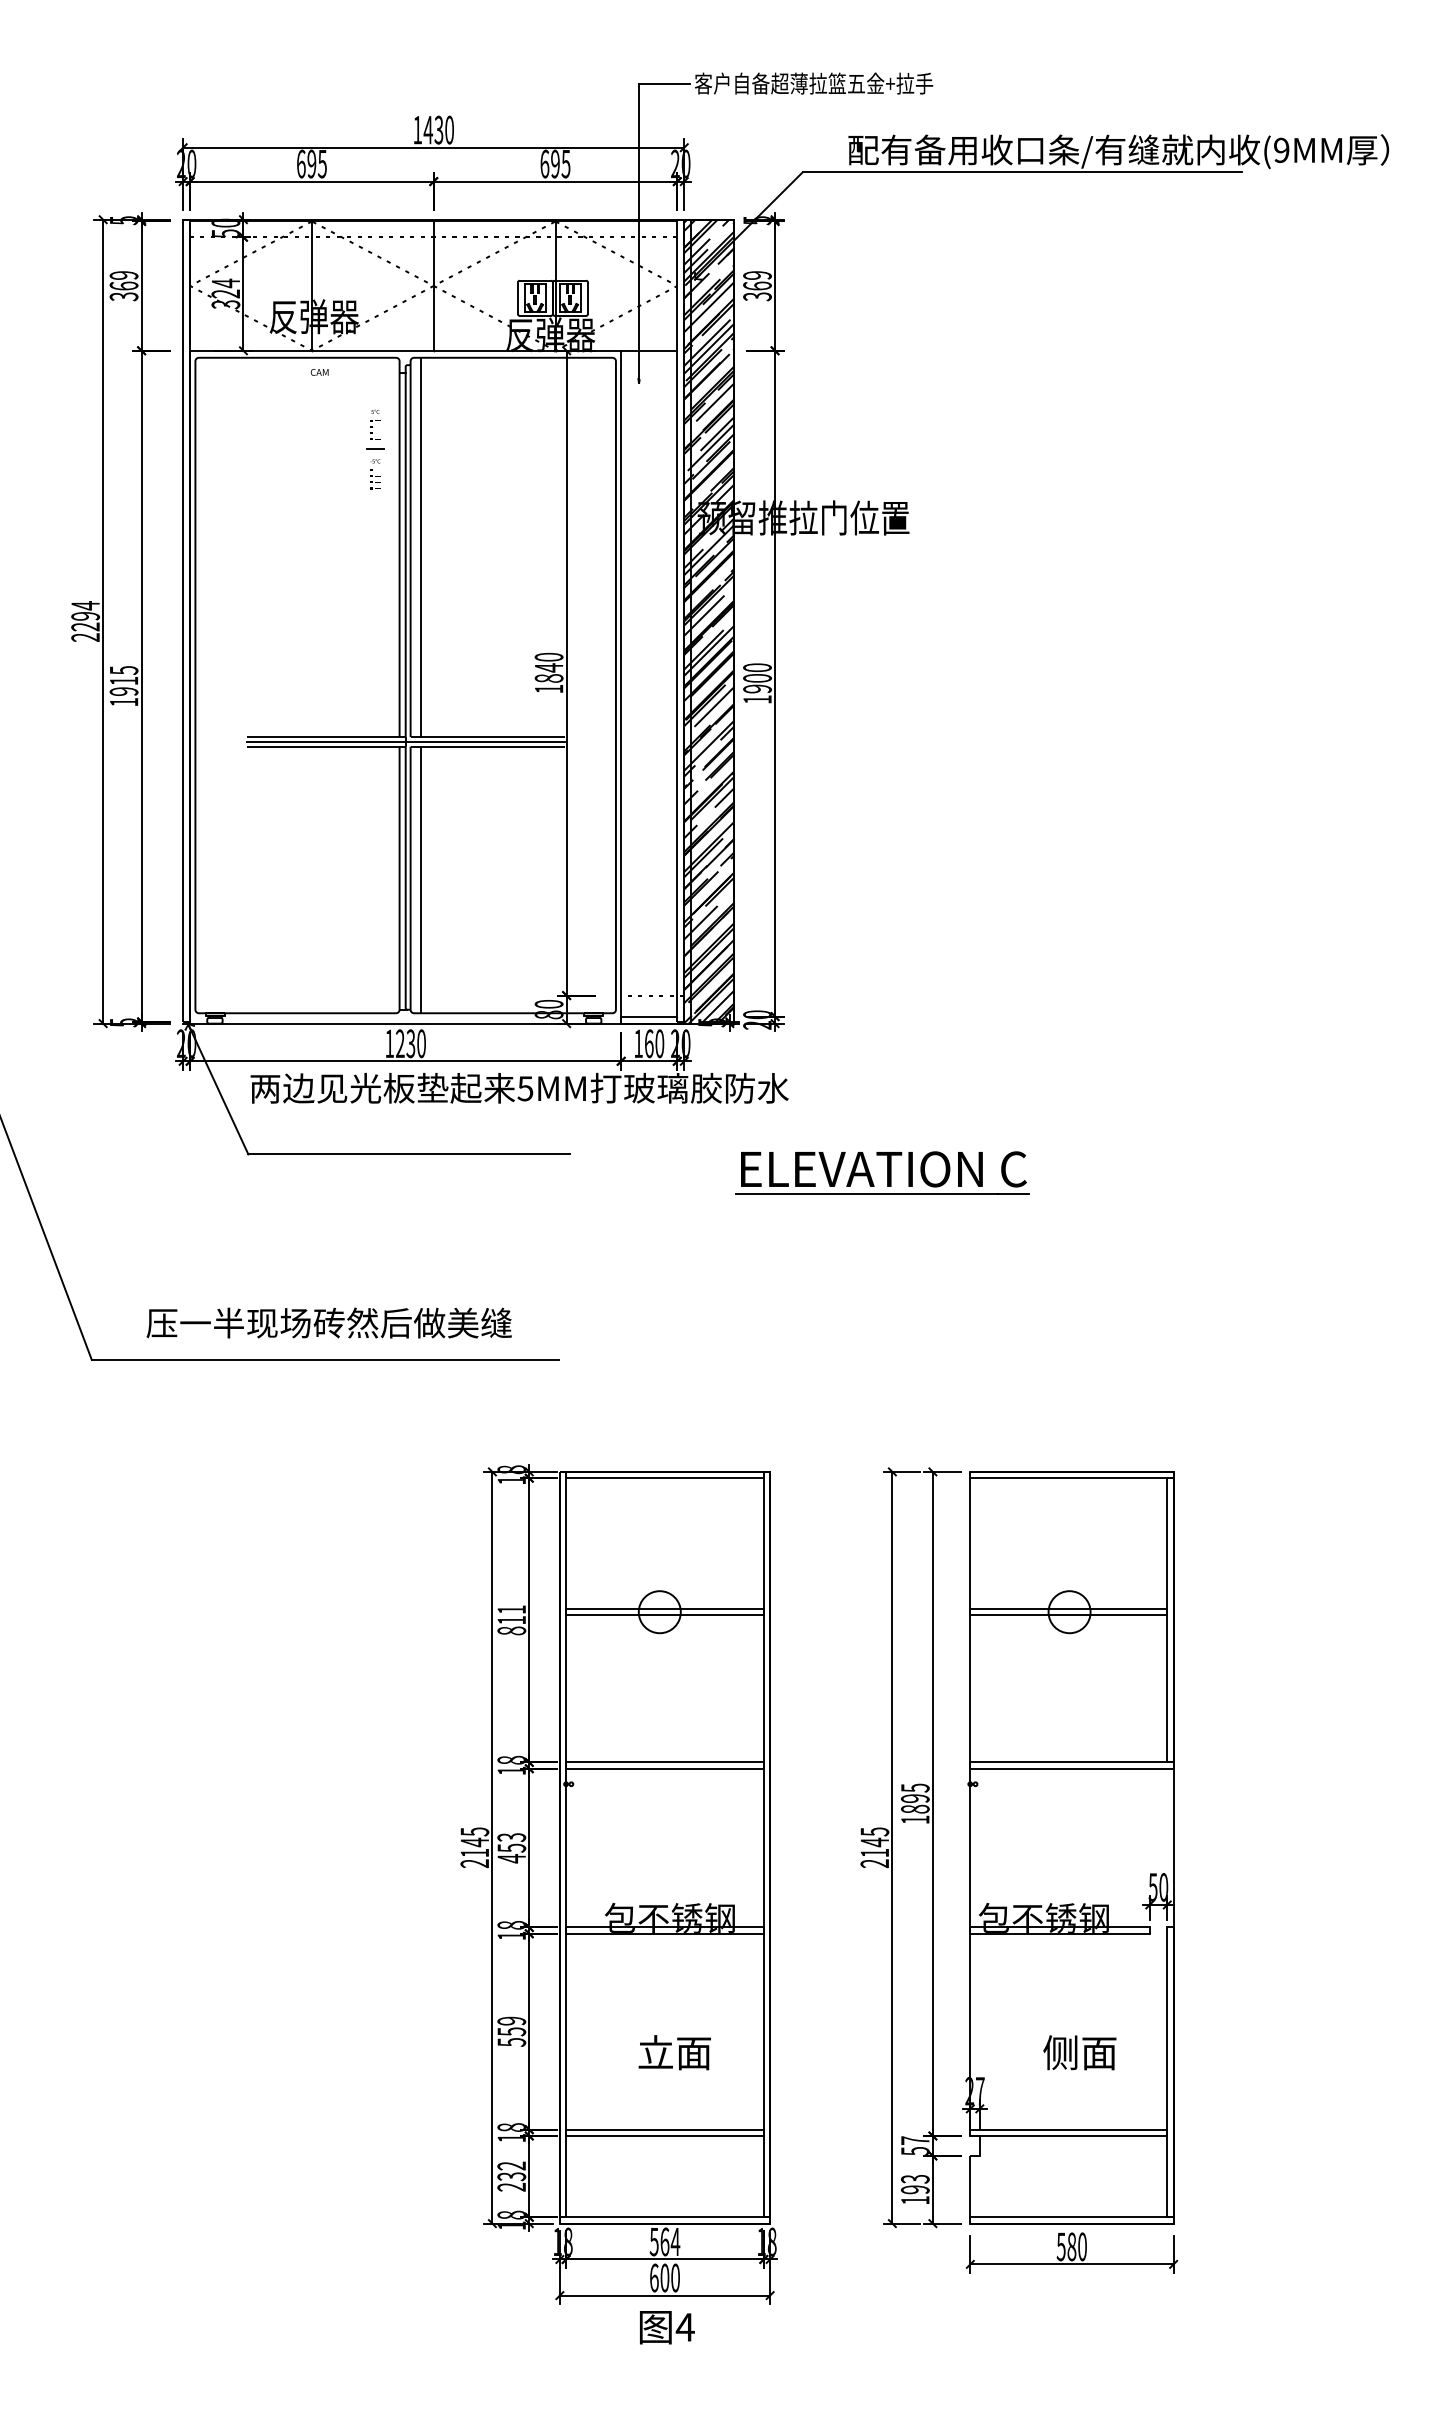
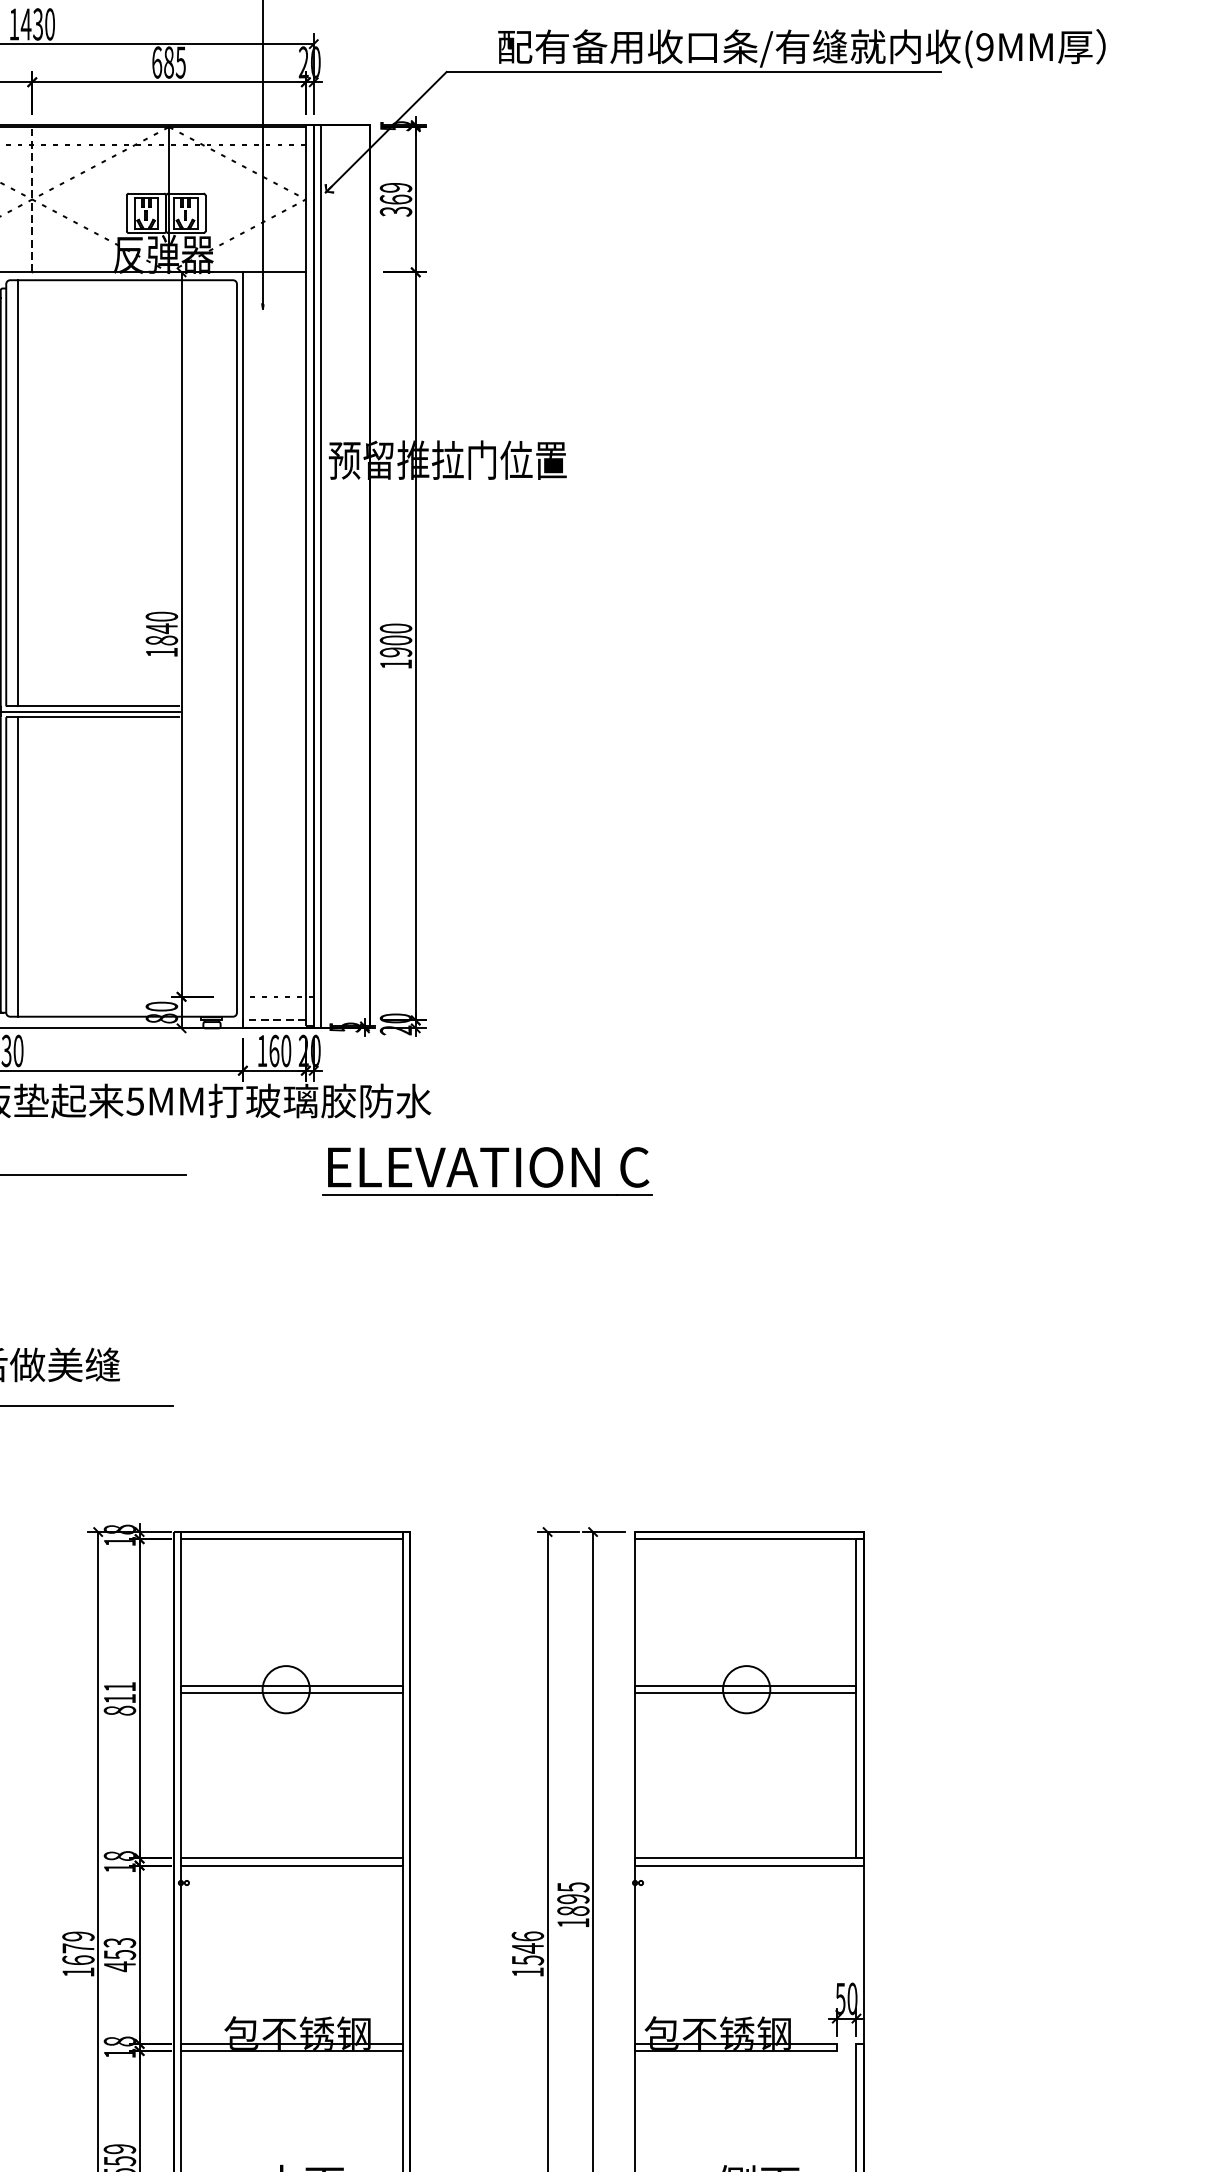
text: (555, 163) -> (169, 61), 695 -> 685
line: (433, 286) -> (31, 200), solid -> dashed
hatch: (709, 621) -> (342, 576), removed
line: (648, 1016) -> (273, 1020), solid -> dashed
part: (882, 1172) -> (487, 1170), moved
text: (474, 1847) -> (78, 1954), 2145 -> 1679
text: (874, 1847) -> (527, 1954), 2145 -> 1546

